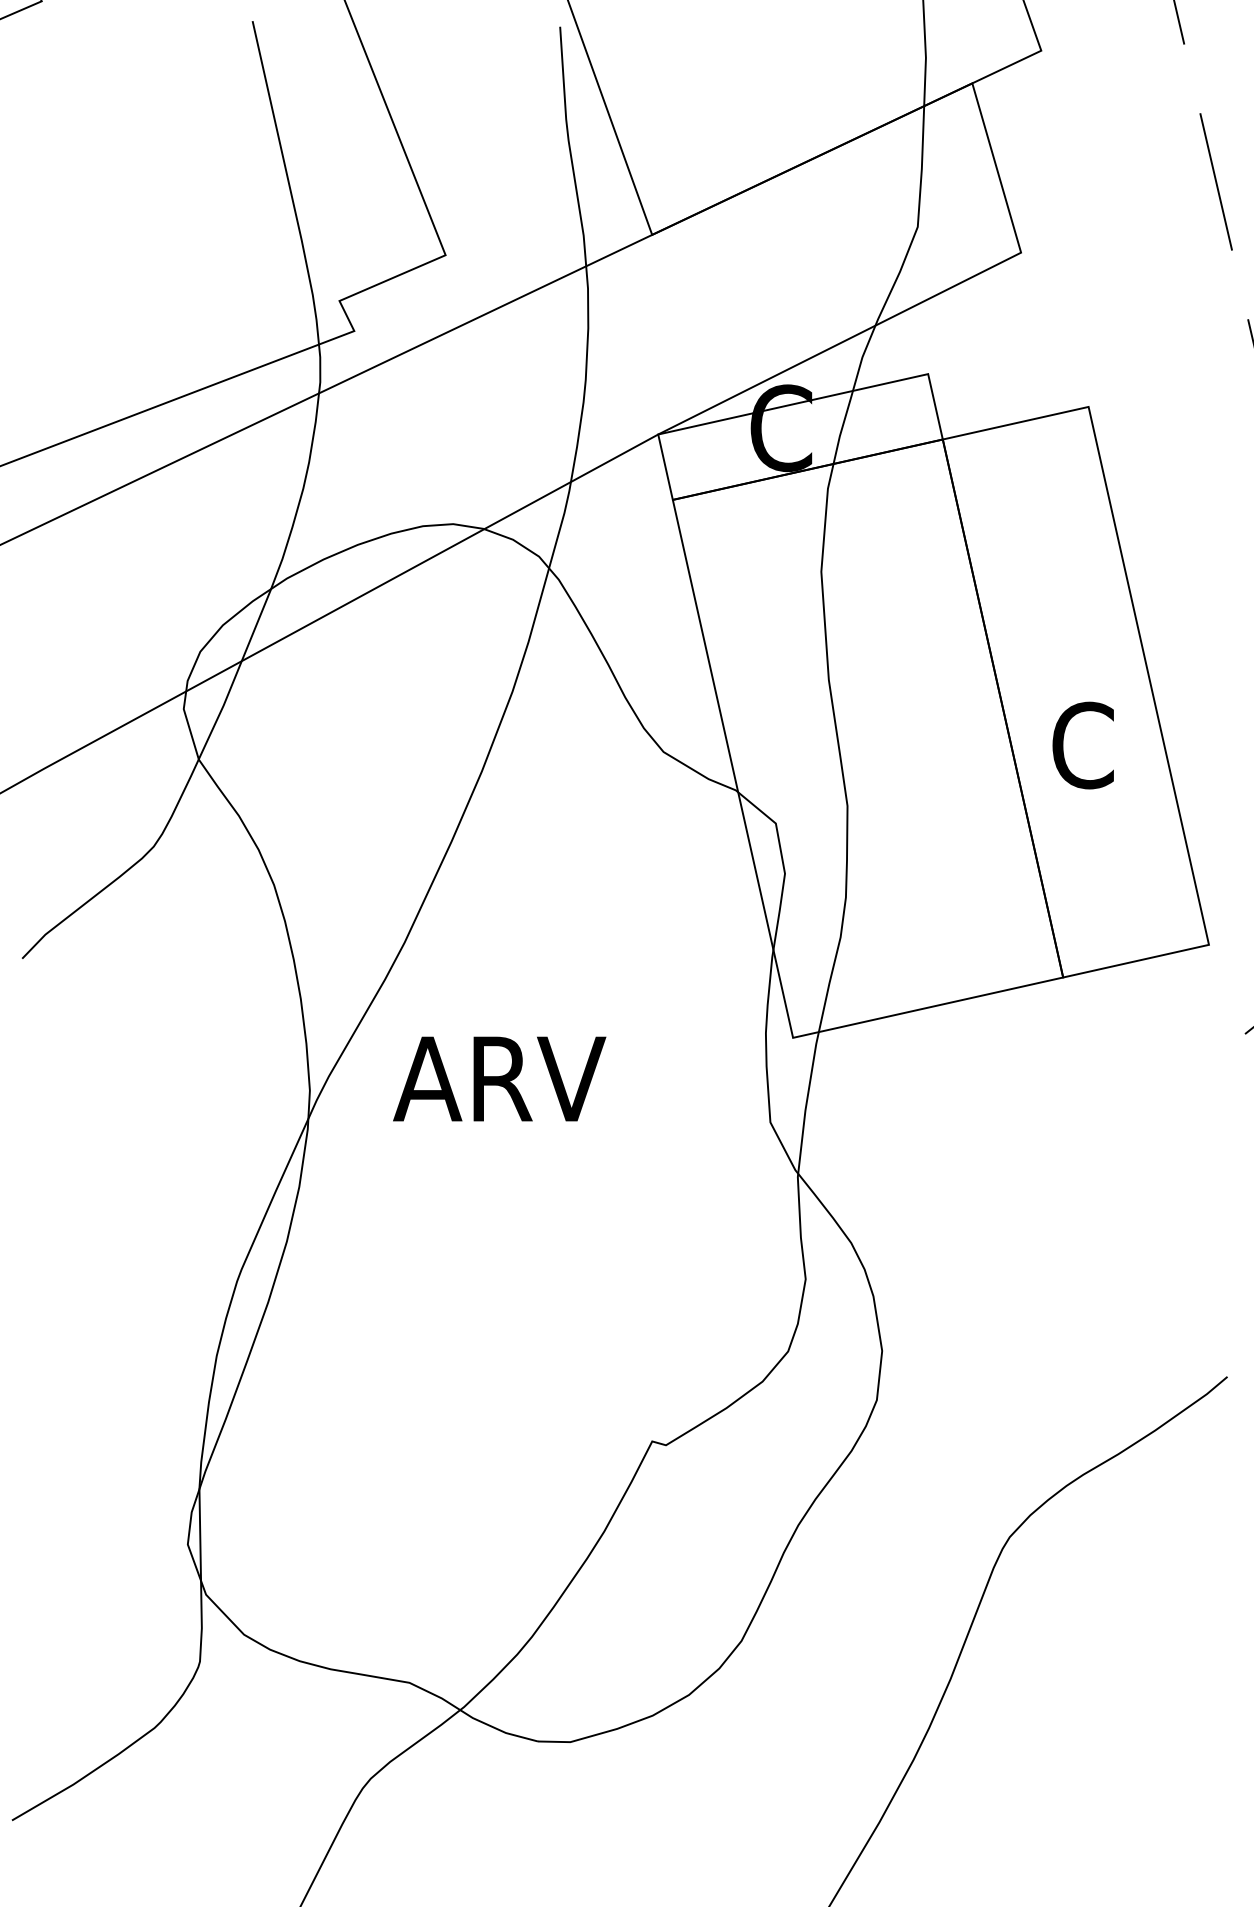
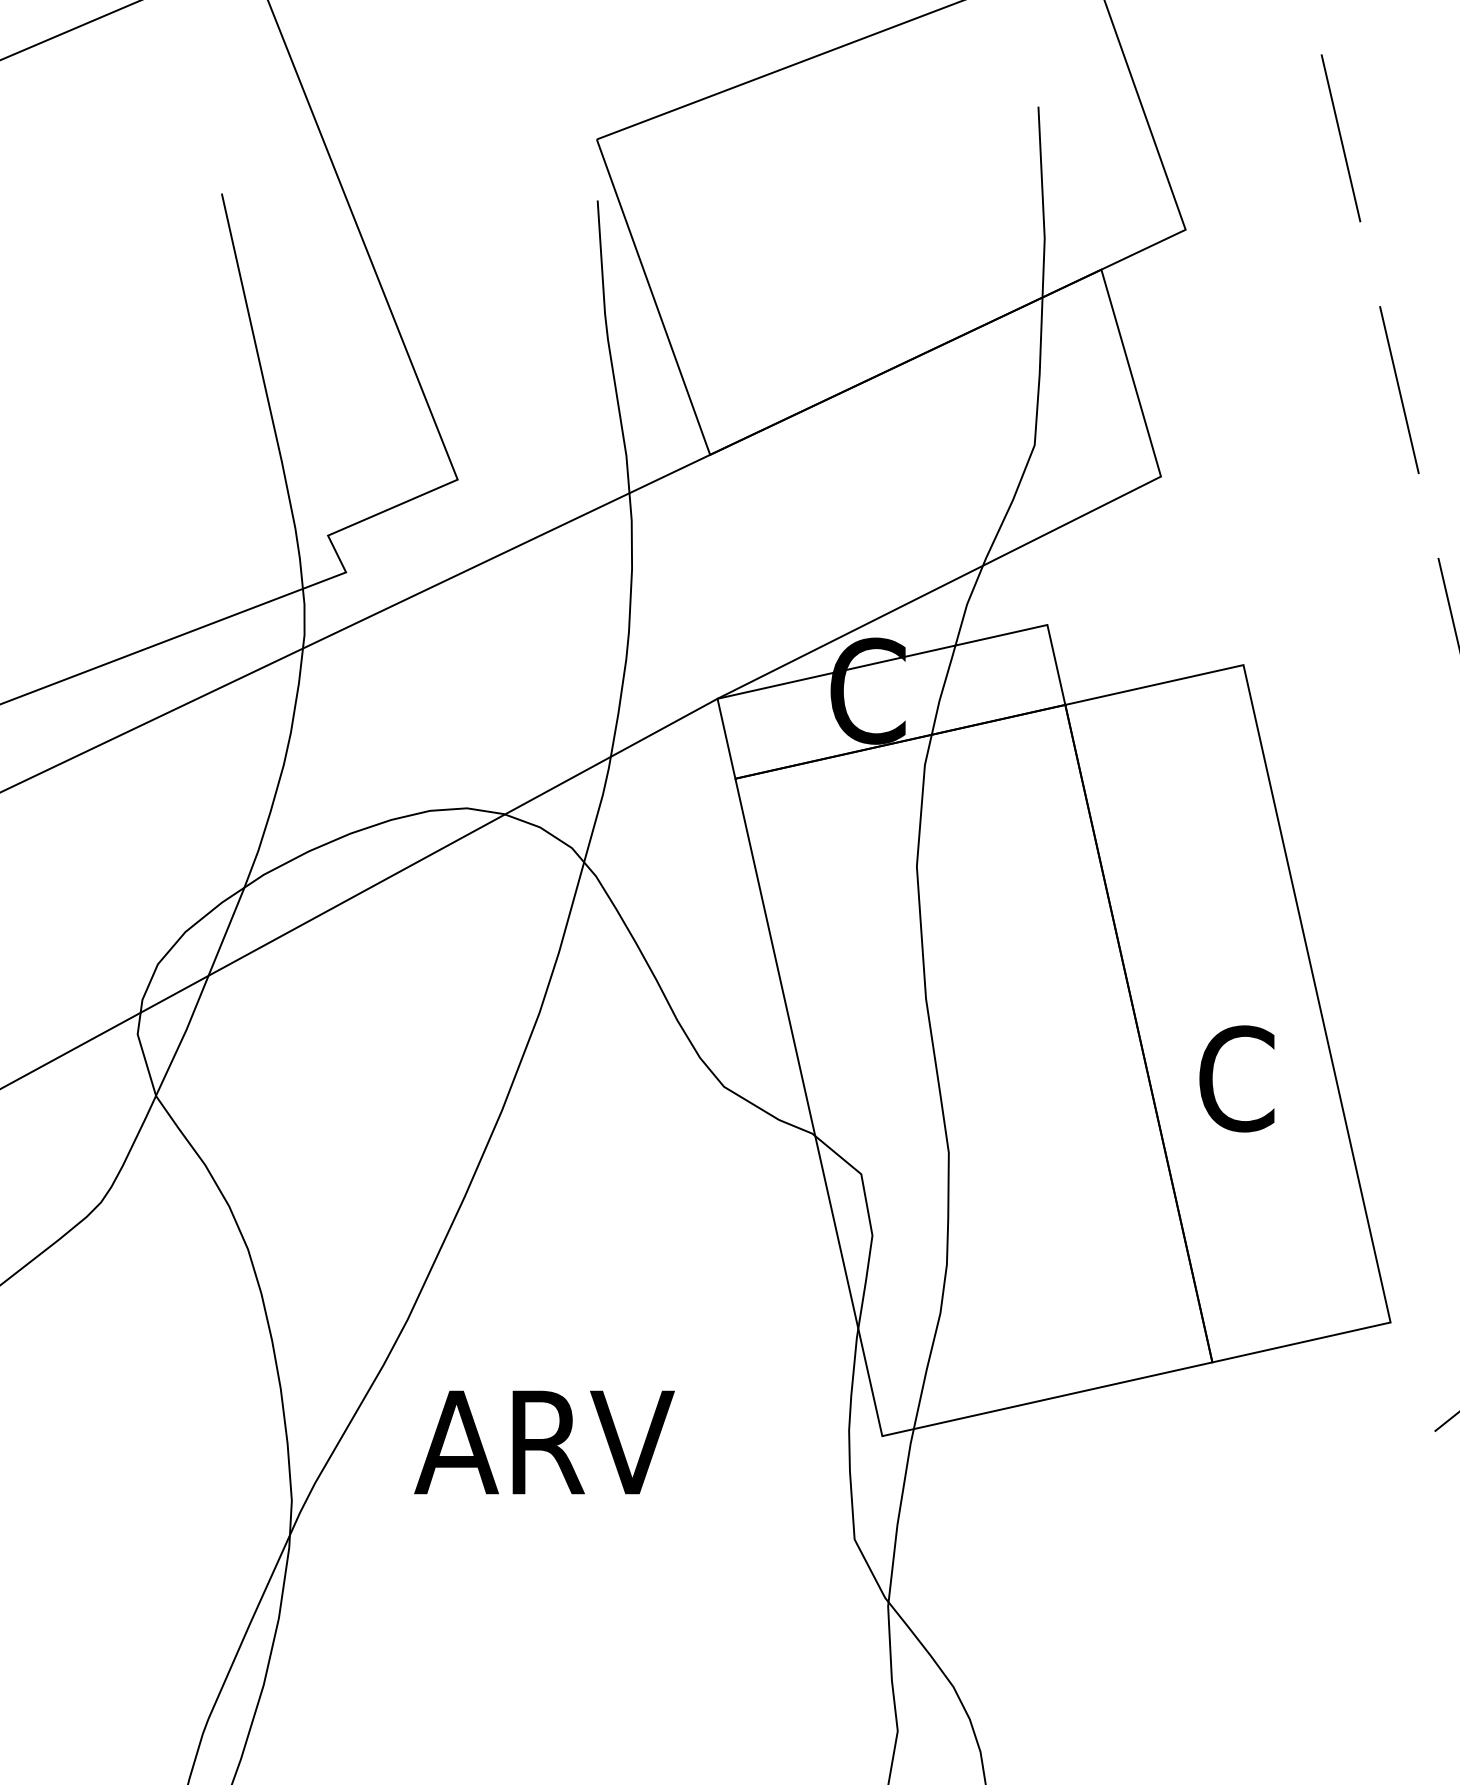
text: (499, 1078) -> (544, 1441), moved

